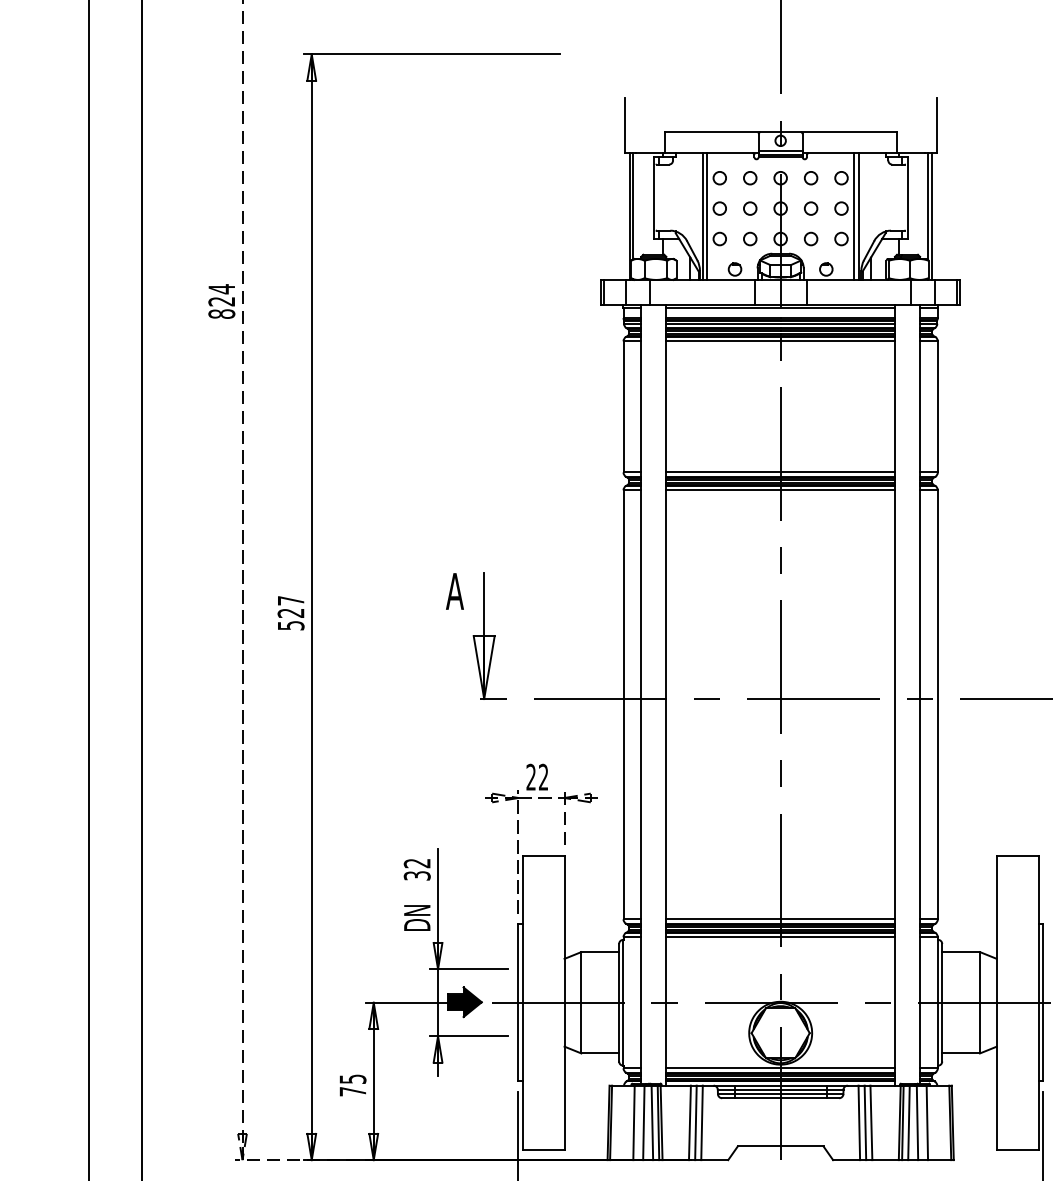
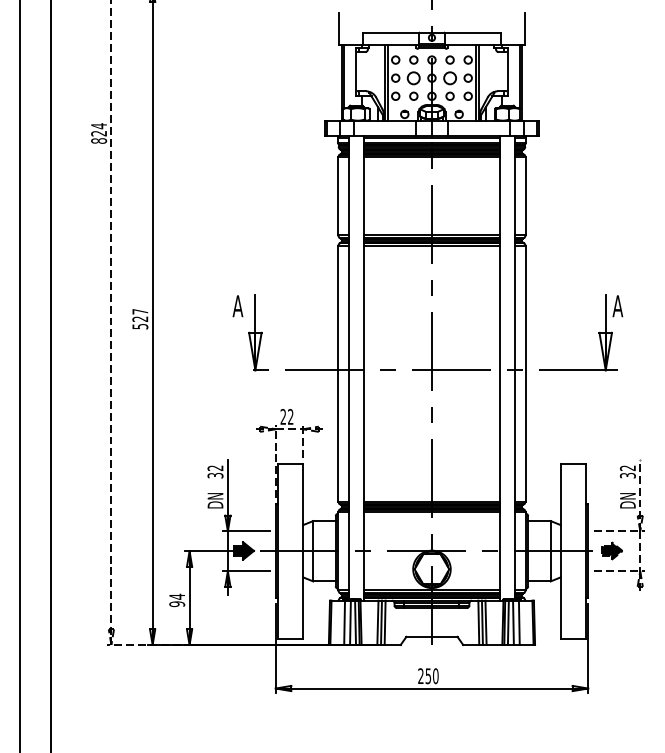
circle: (749, 207) -> (413, 77), size x1.6
circle: (810, 207) -> (449, 77), size x1.6
text: (353, 1085) -> (177, 600), 75 -> 94

